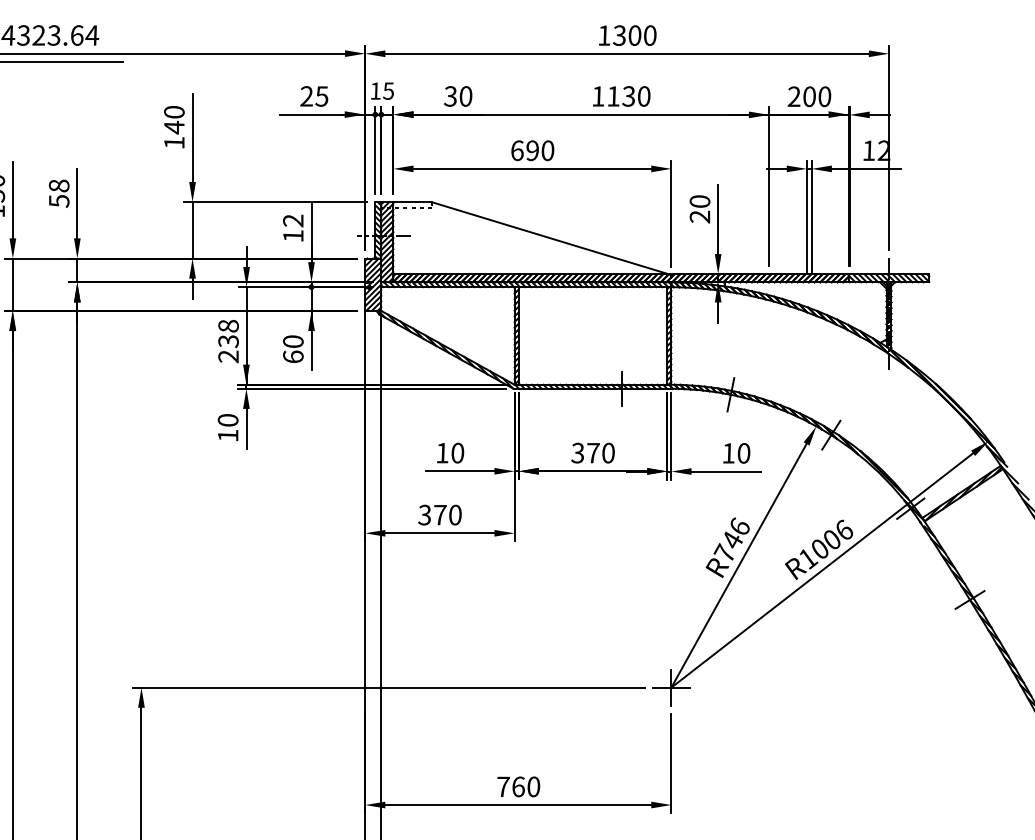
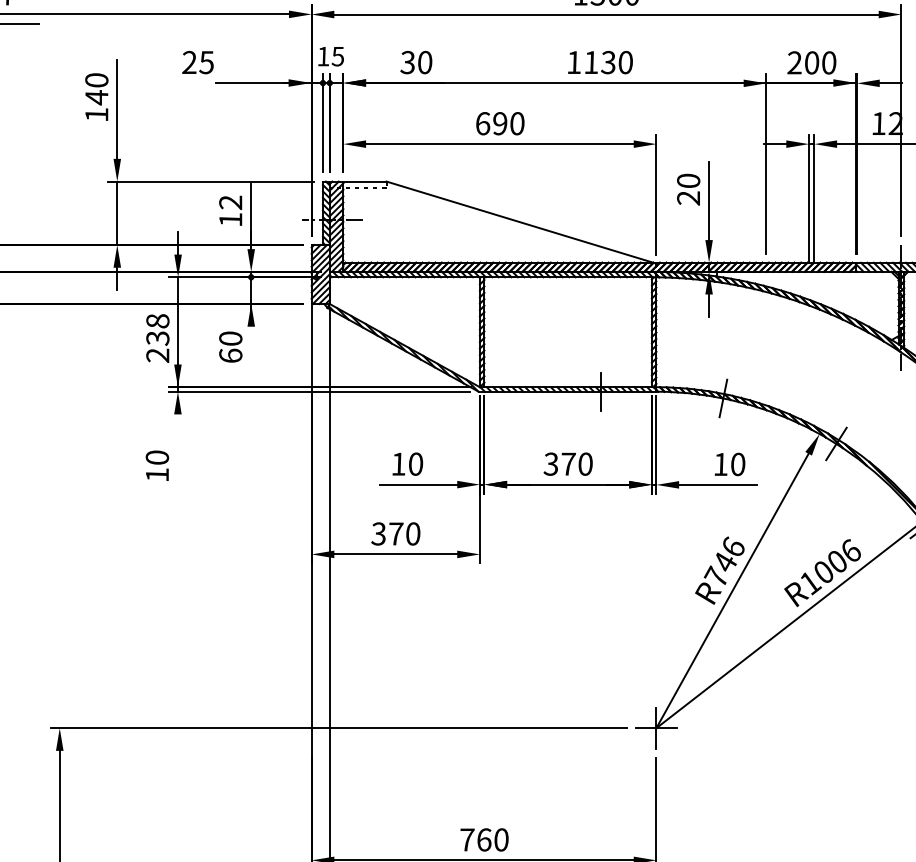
text: (314, 96) -> (198, 62), moved
line: (311, 350) -> (251, 348), removed
line: (246, 426) -> (178, 434), removed
text: (227, 427) -> (156, 465), moved

